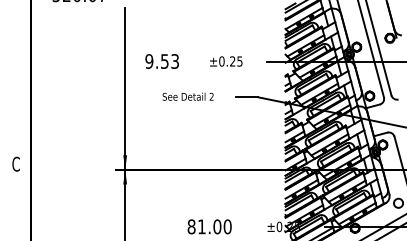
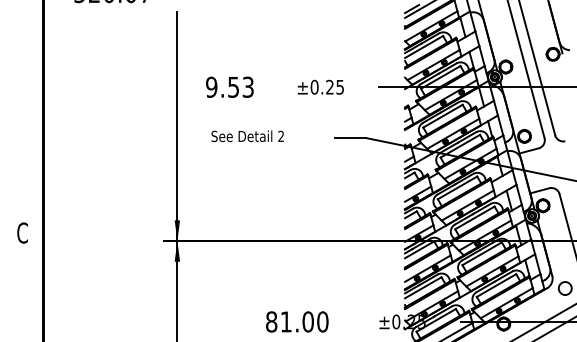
text: (187, 96) -> (247, 136), moved

